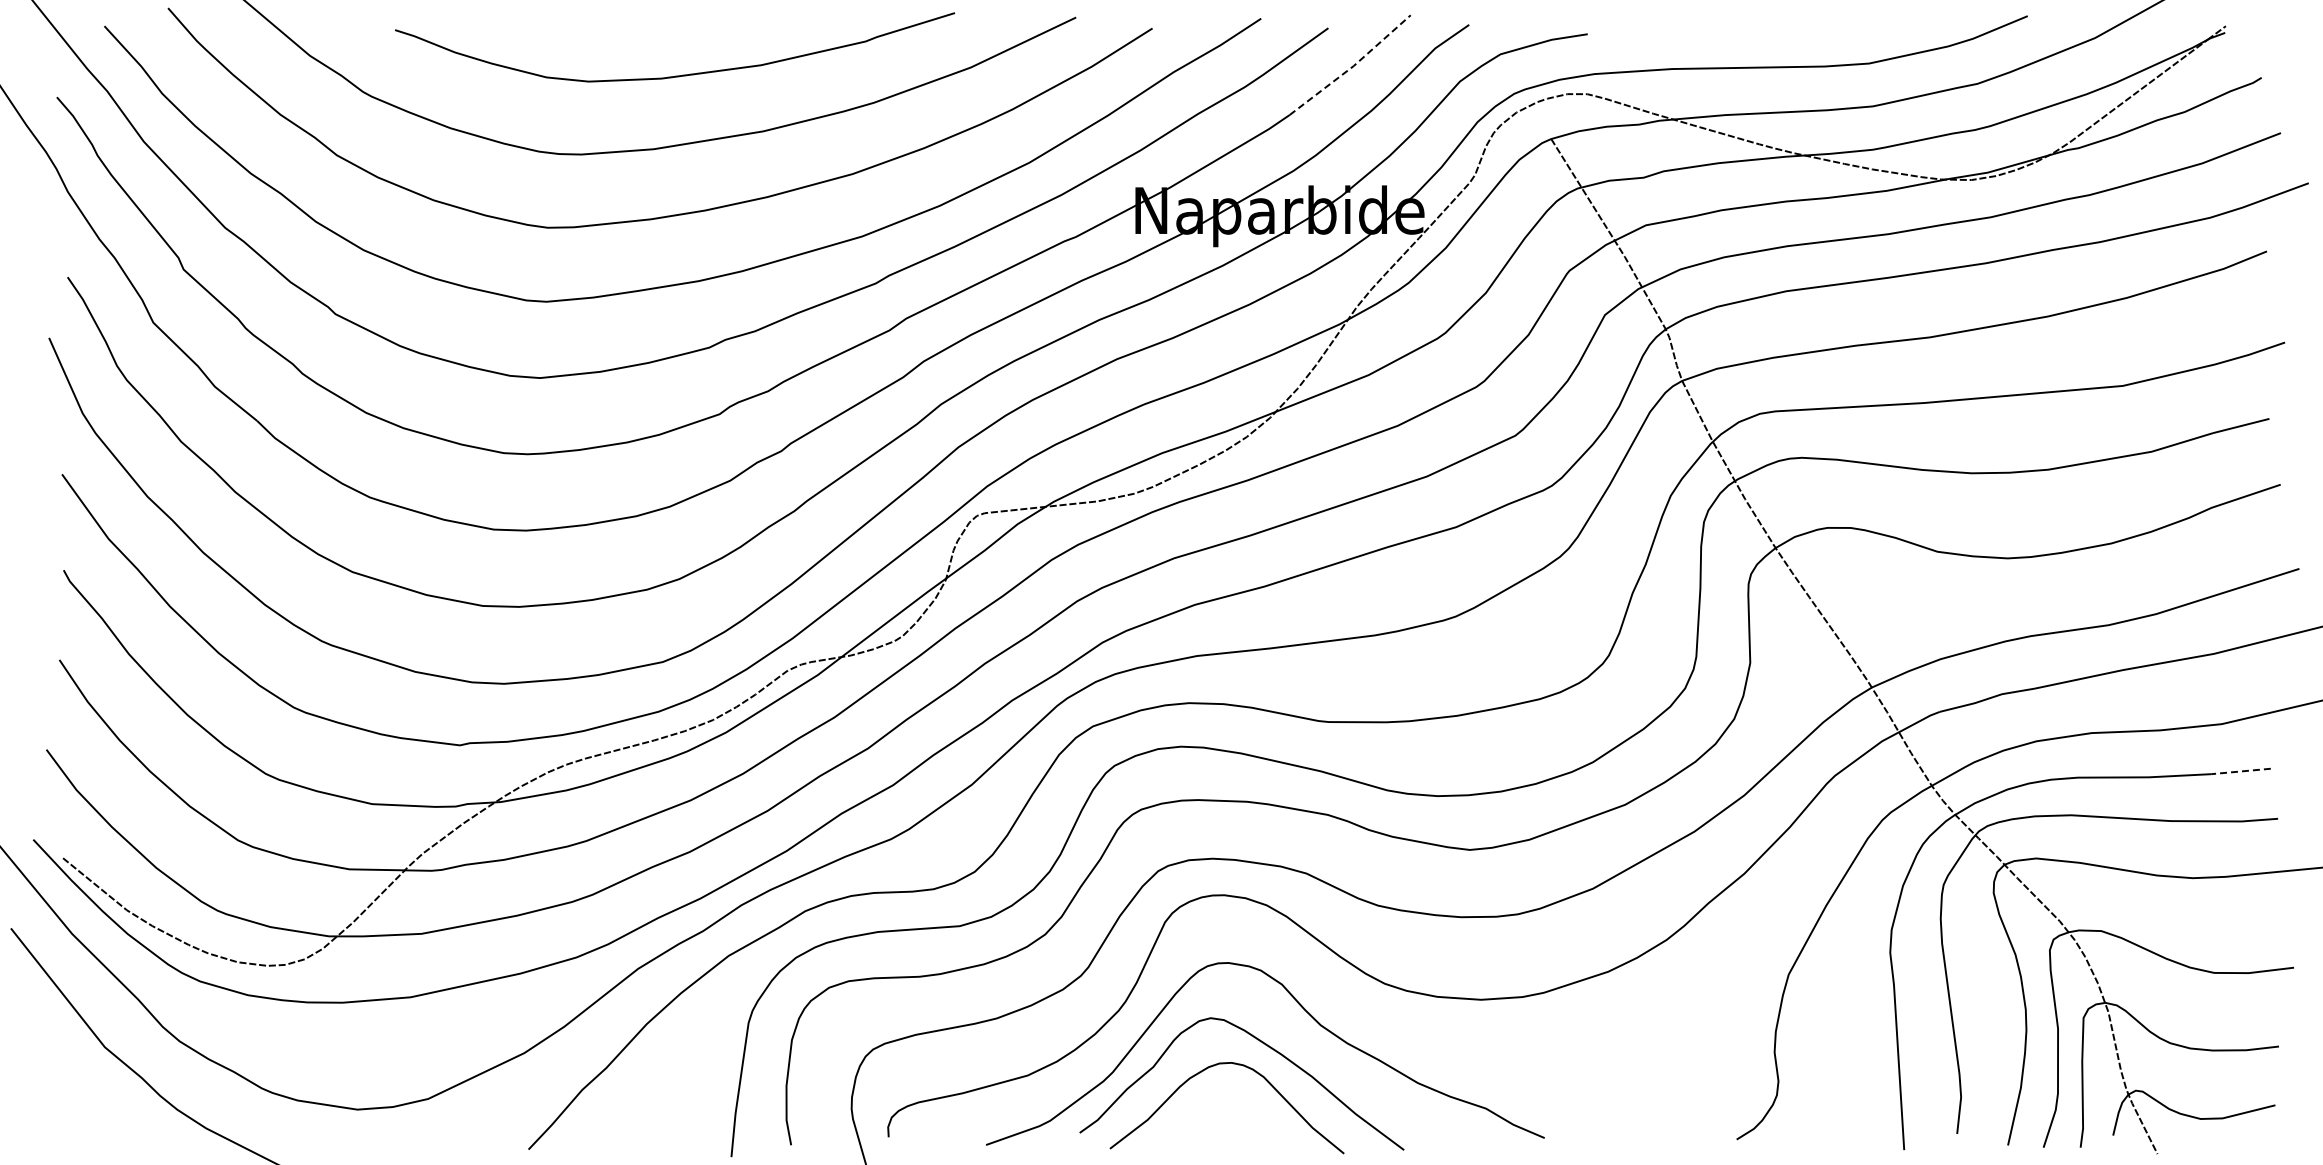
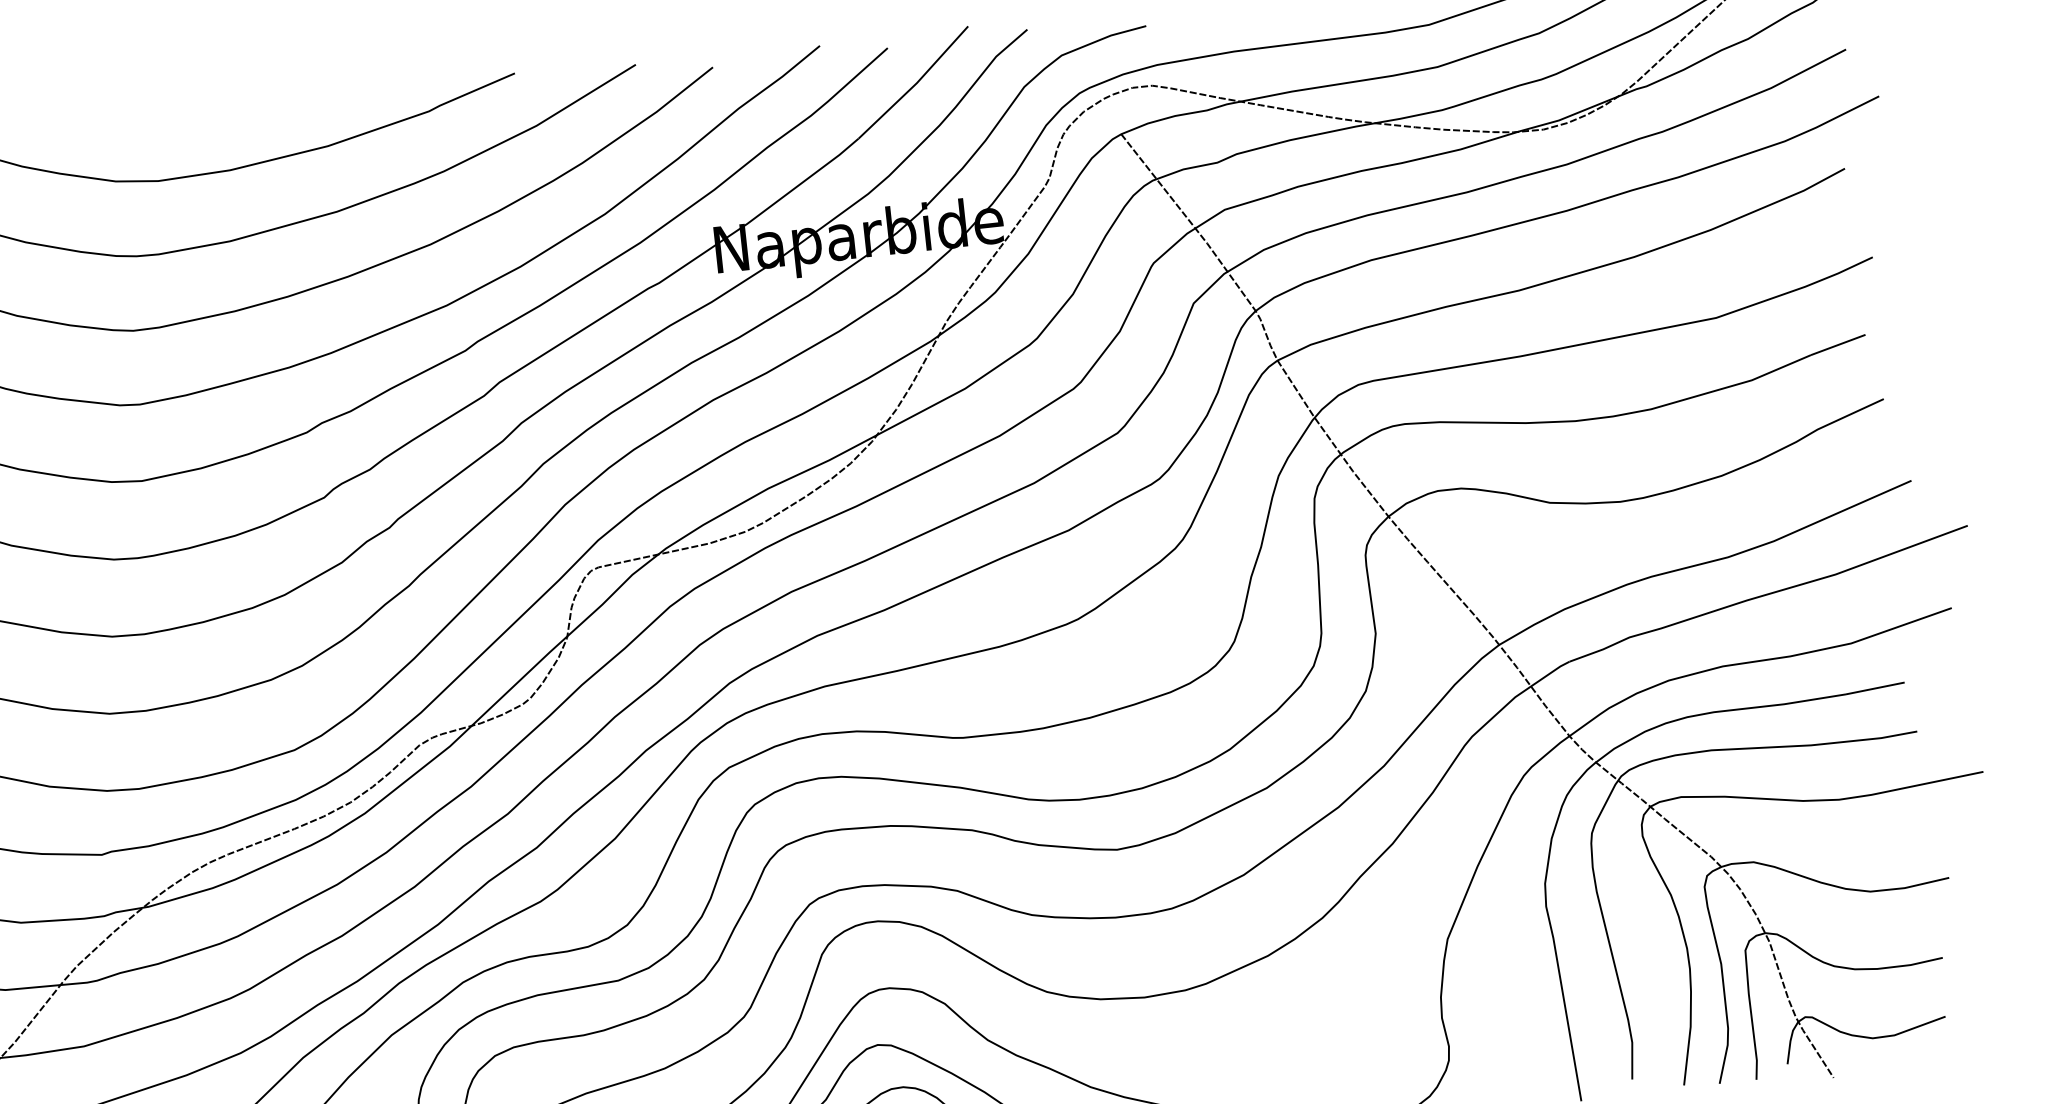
line: (1352, 66) -> (915, 83), dashed -> solid
line: (2241, 771) -> (1875, 688), dashed -> solid

